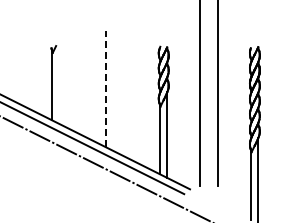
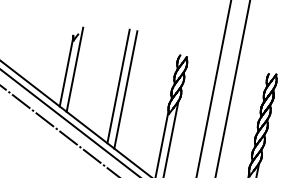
line: (59, 81) -> (74, 69), added
line: (105, 89) -> (118, 86), dashed -> solid
line: (113, 91) -> (125, 90), added

